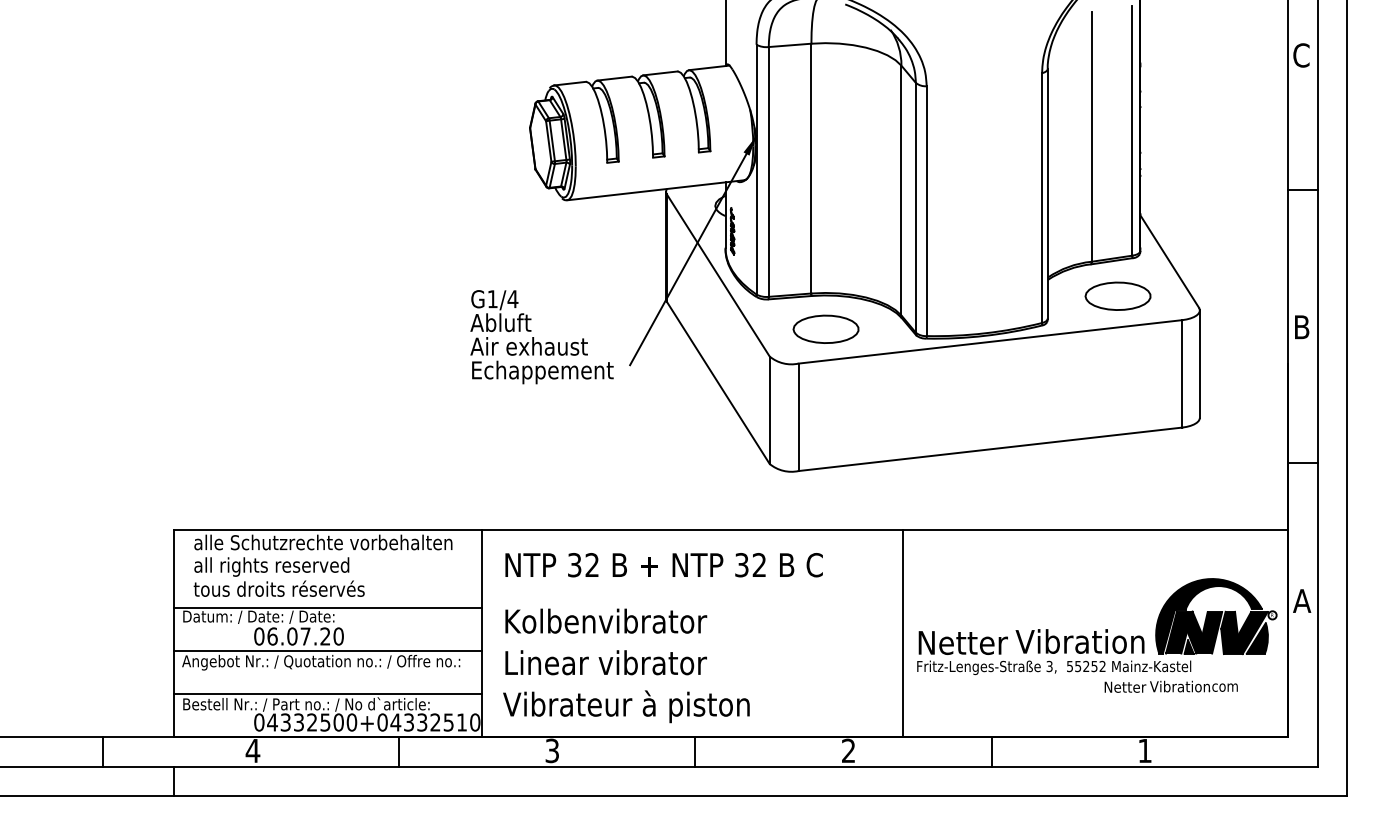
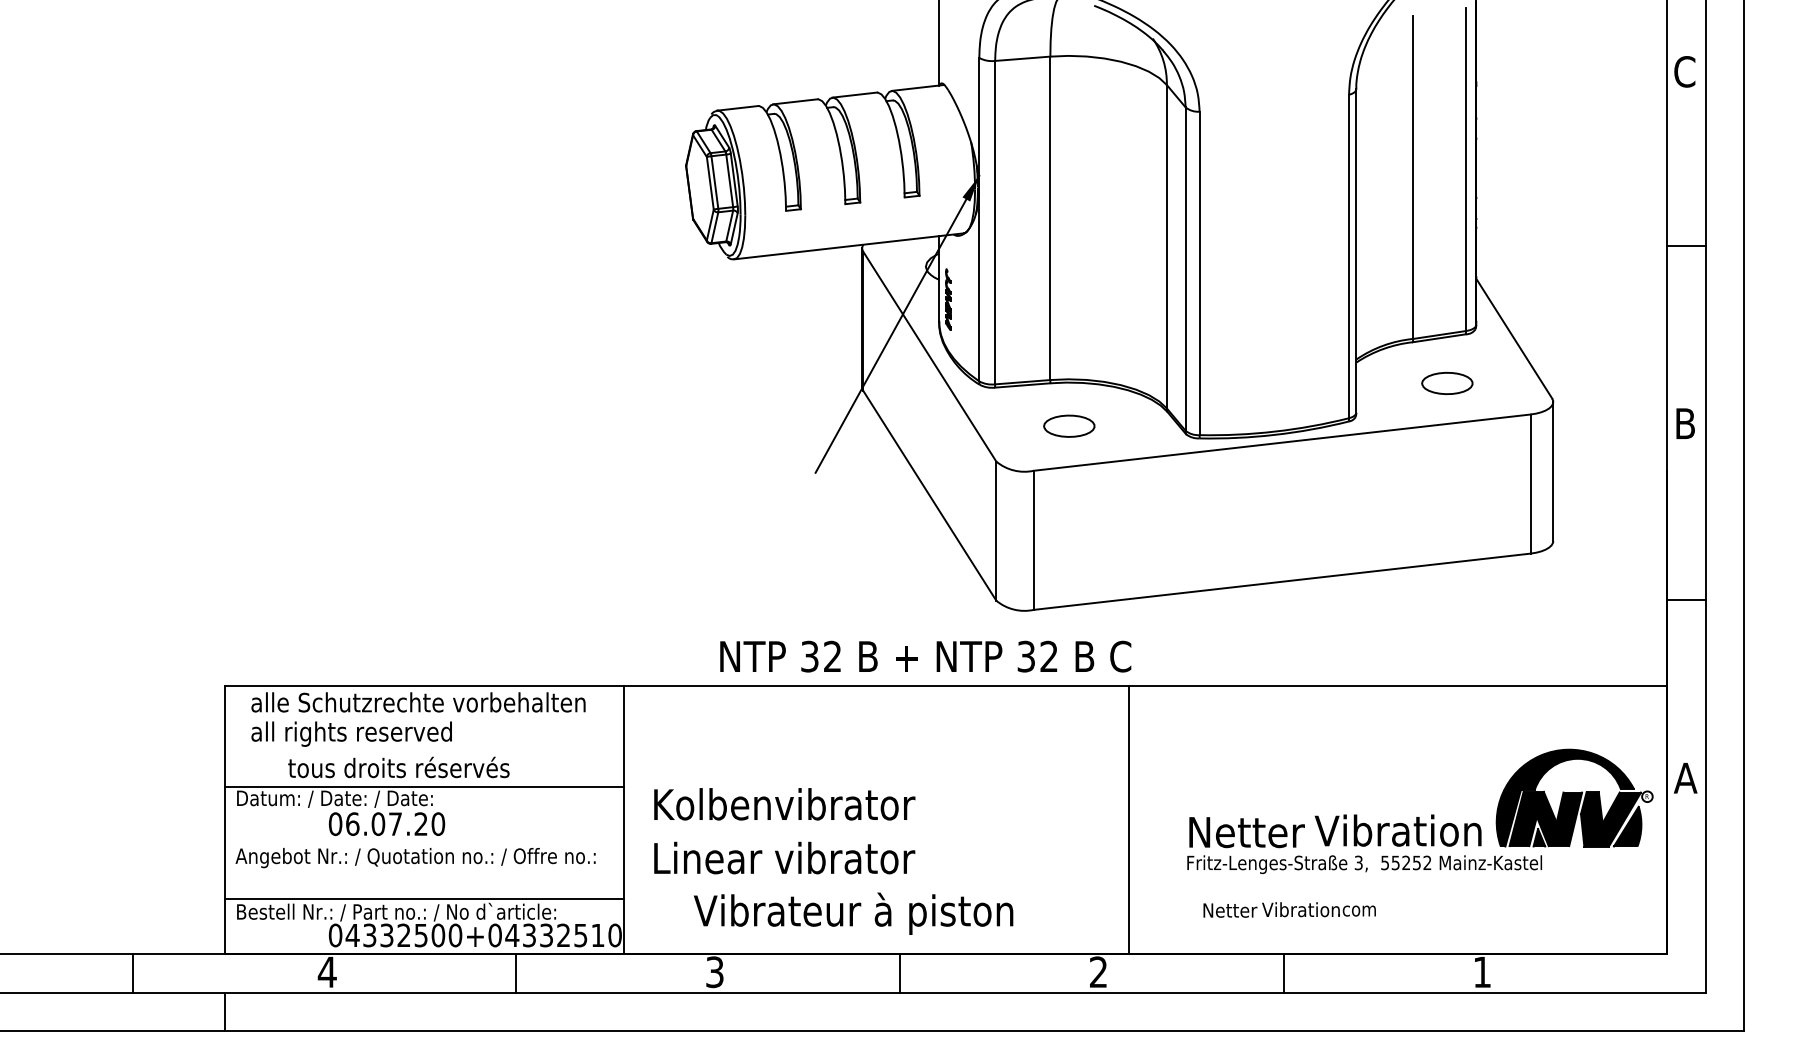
part: (1117, 295) -> (1446, 382), size x0.6
part: (825, 328) -> (1068, 425), size x0.6
part: (541, 337) -> (700, 436), removed
text: (663, 565) -> (924, 657), moved
text: (278, 588) -> (397, 767), moved
line: (902, 633) -> (1128, 820), moved
line: (327, 651) -> (423, 843), removed
text: (1170, 686) -> (1288, 909), moved
text: (626, 706) -> (853, 913), moved

